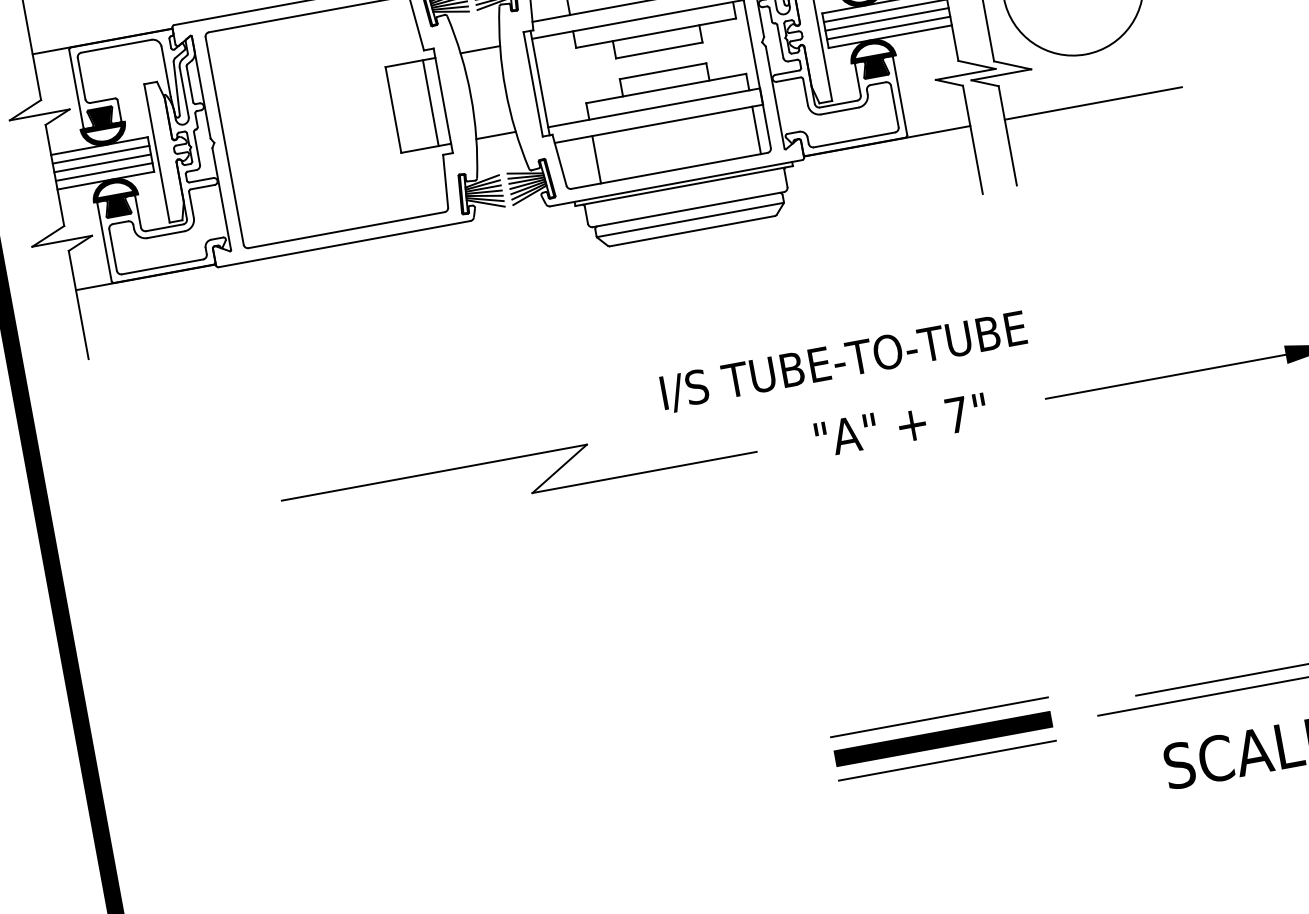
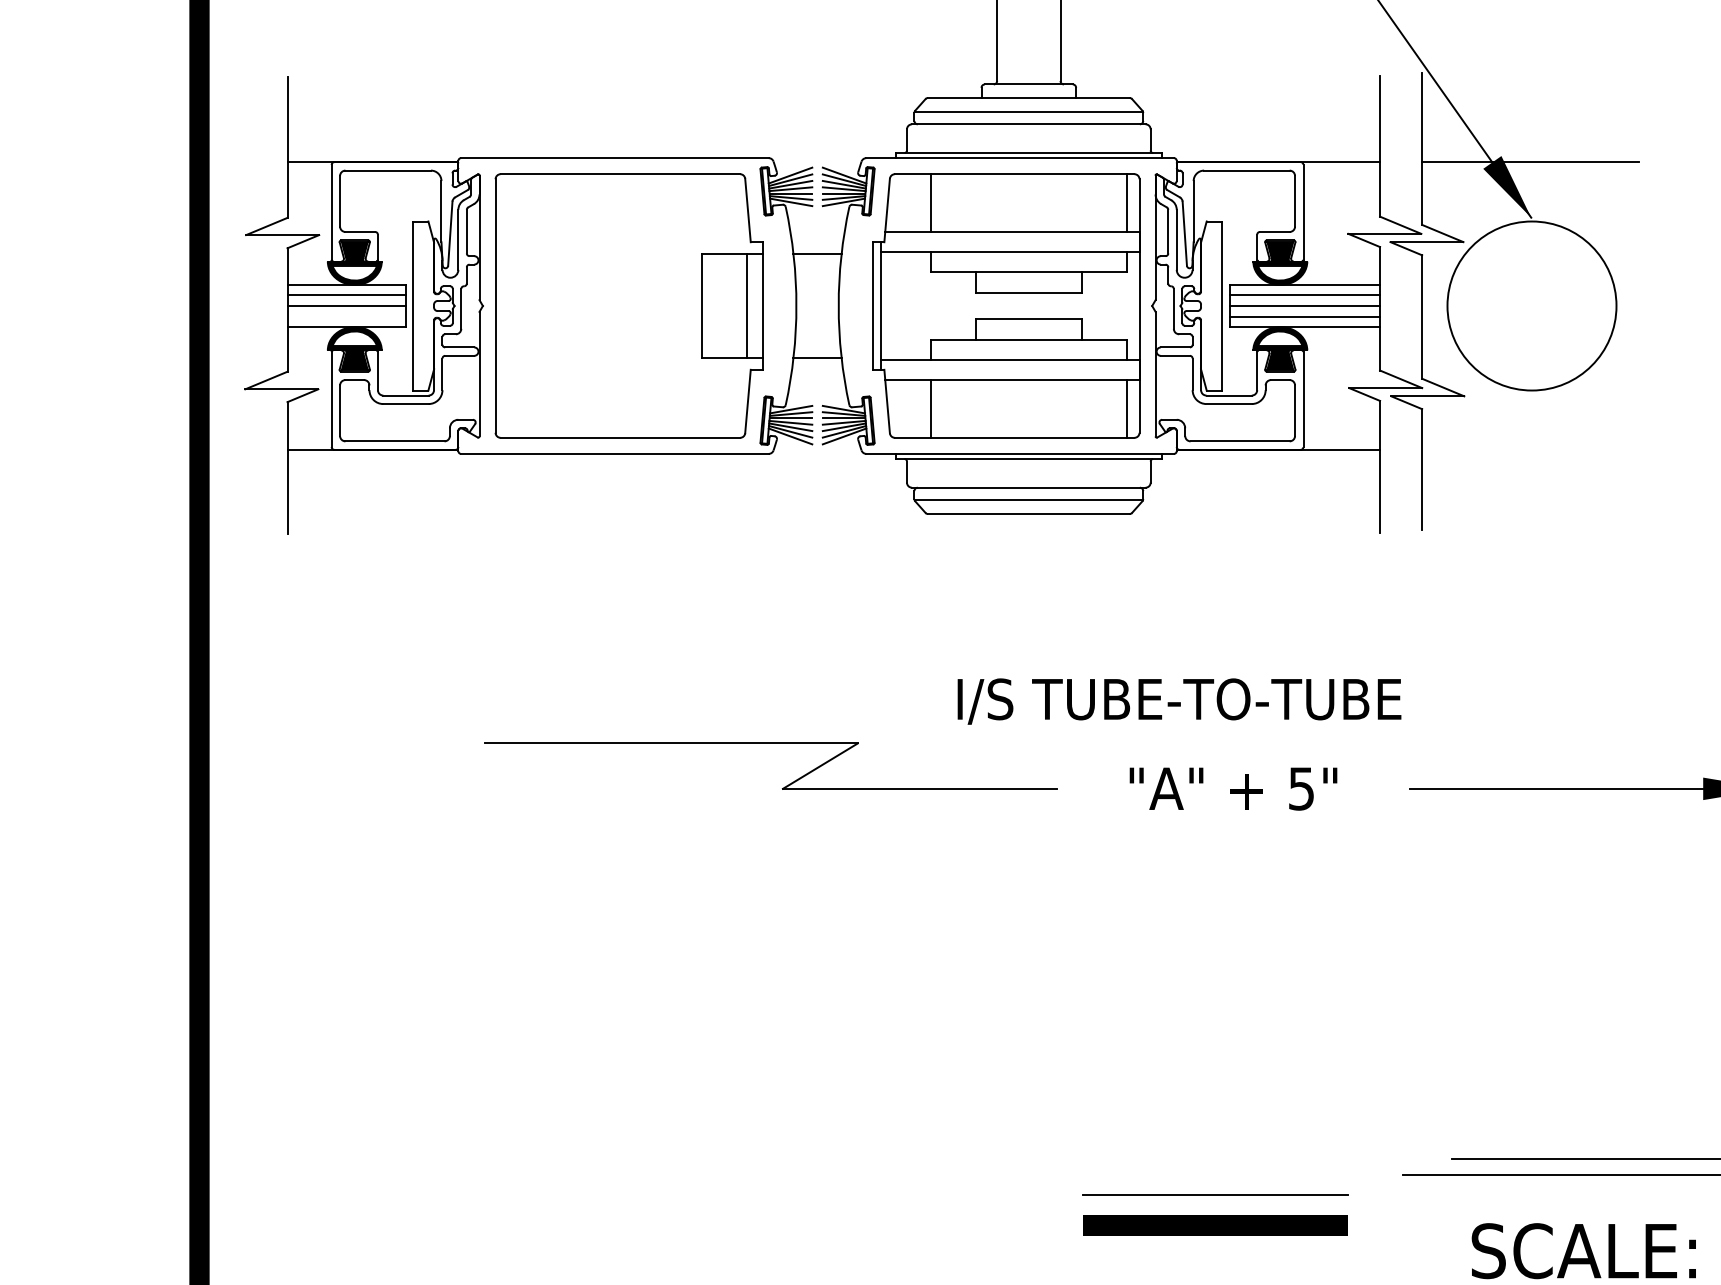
line: (1093, 103) -> (1530, 450), removed
line: (104, 171) -> (346, 316), removed
text: (956, 414) -> (1301, 788), 7" -> 5"
line: (939, 716) -> (1215, 1141), removed
line: (943, 738) -> (1215, 1225), moved

